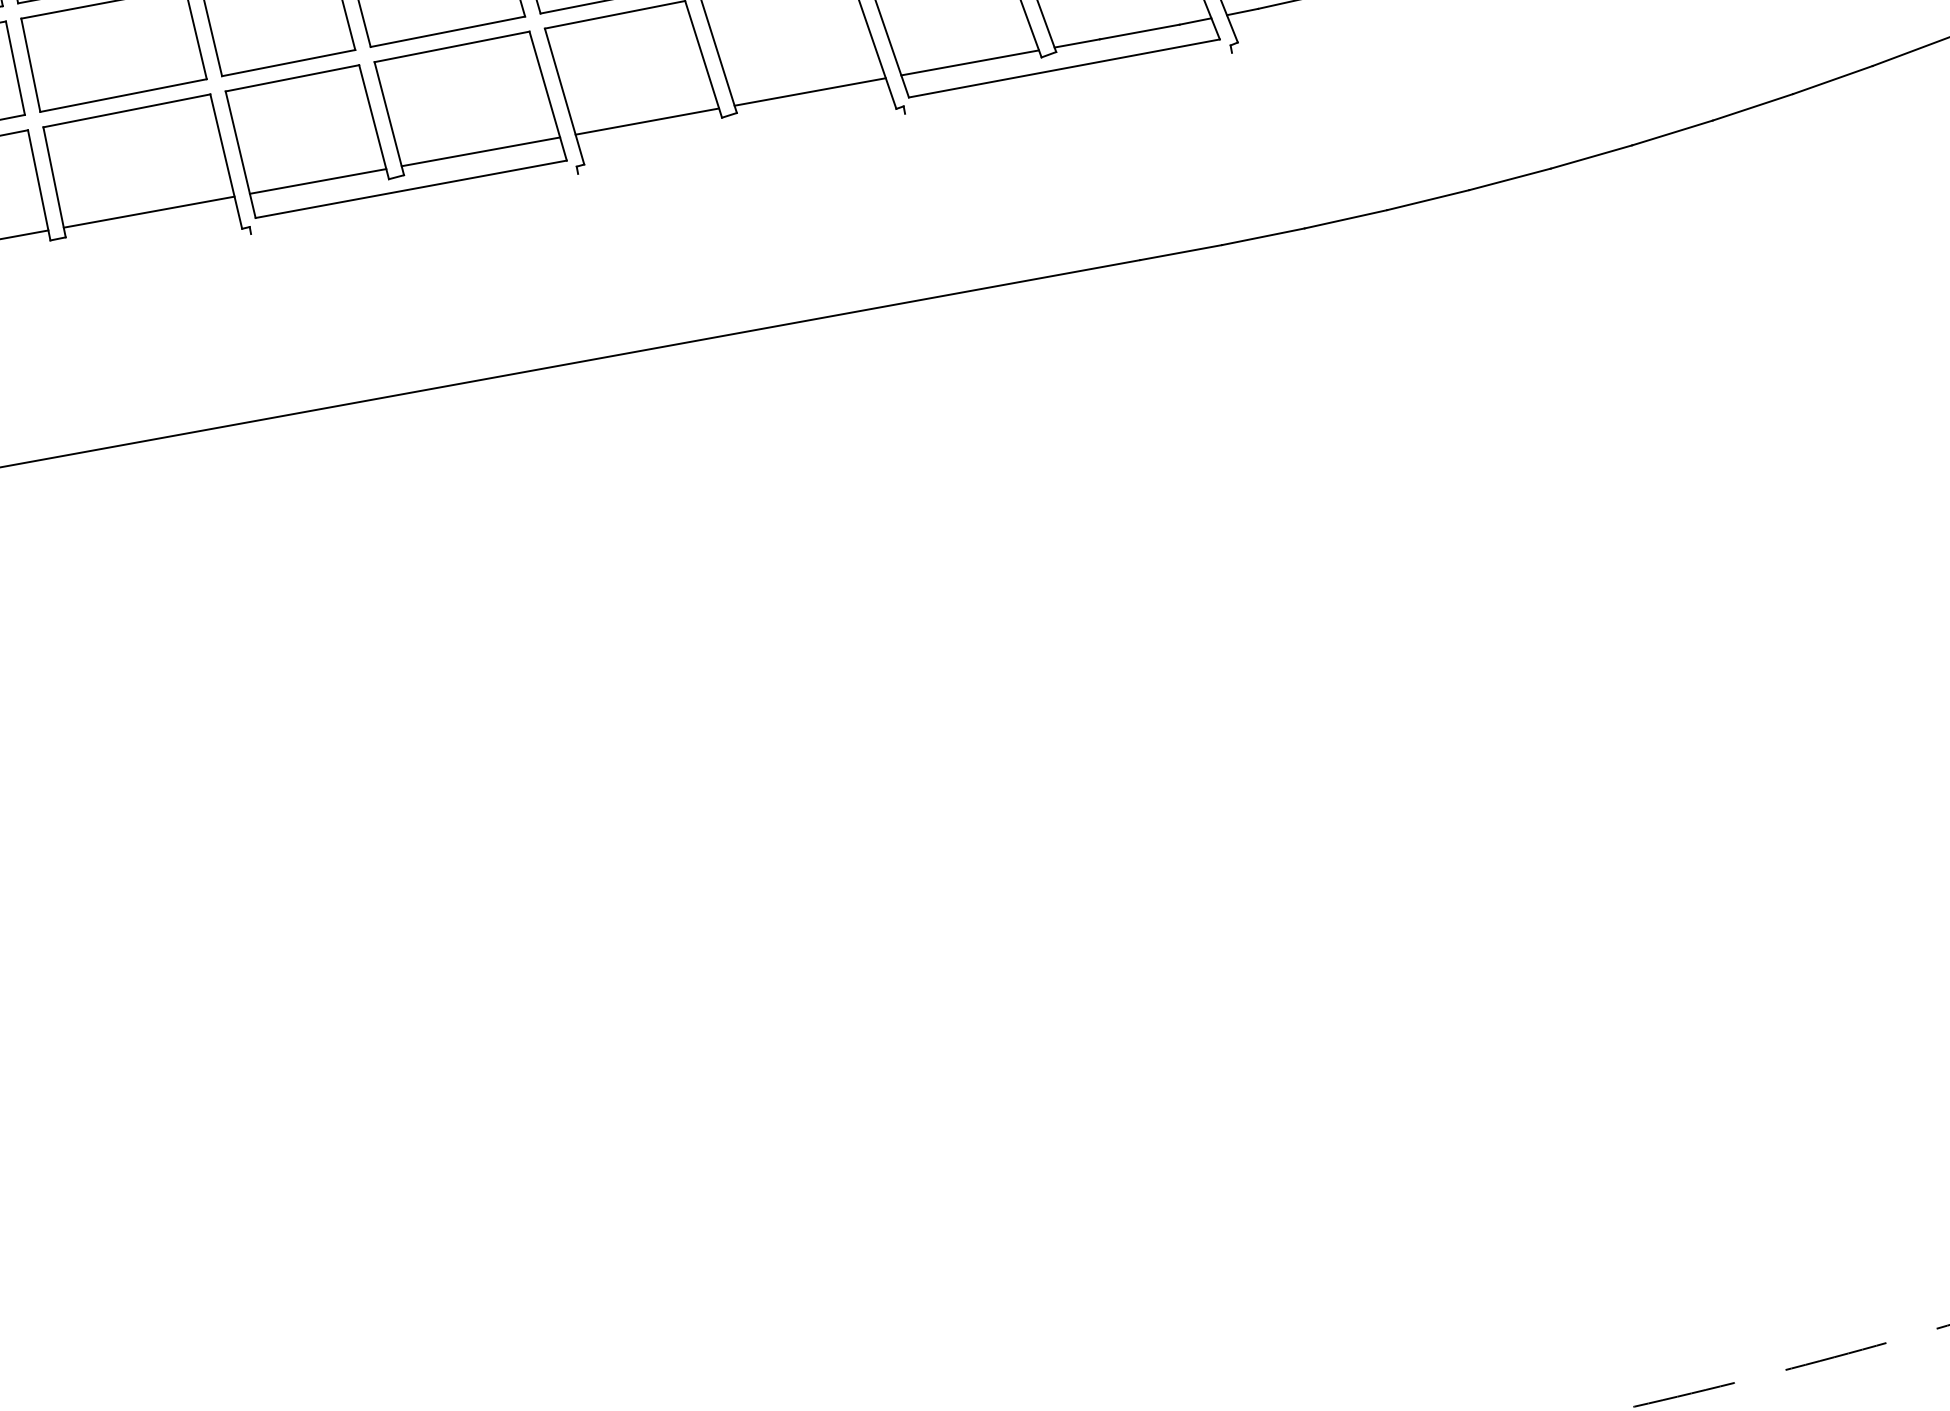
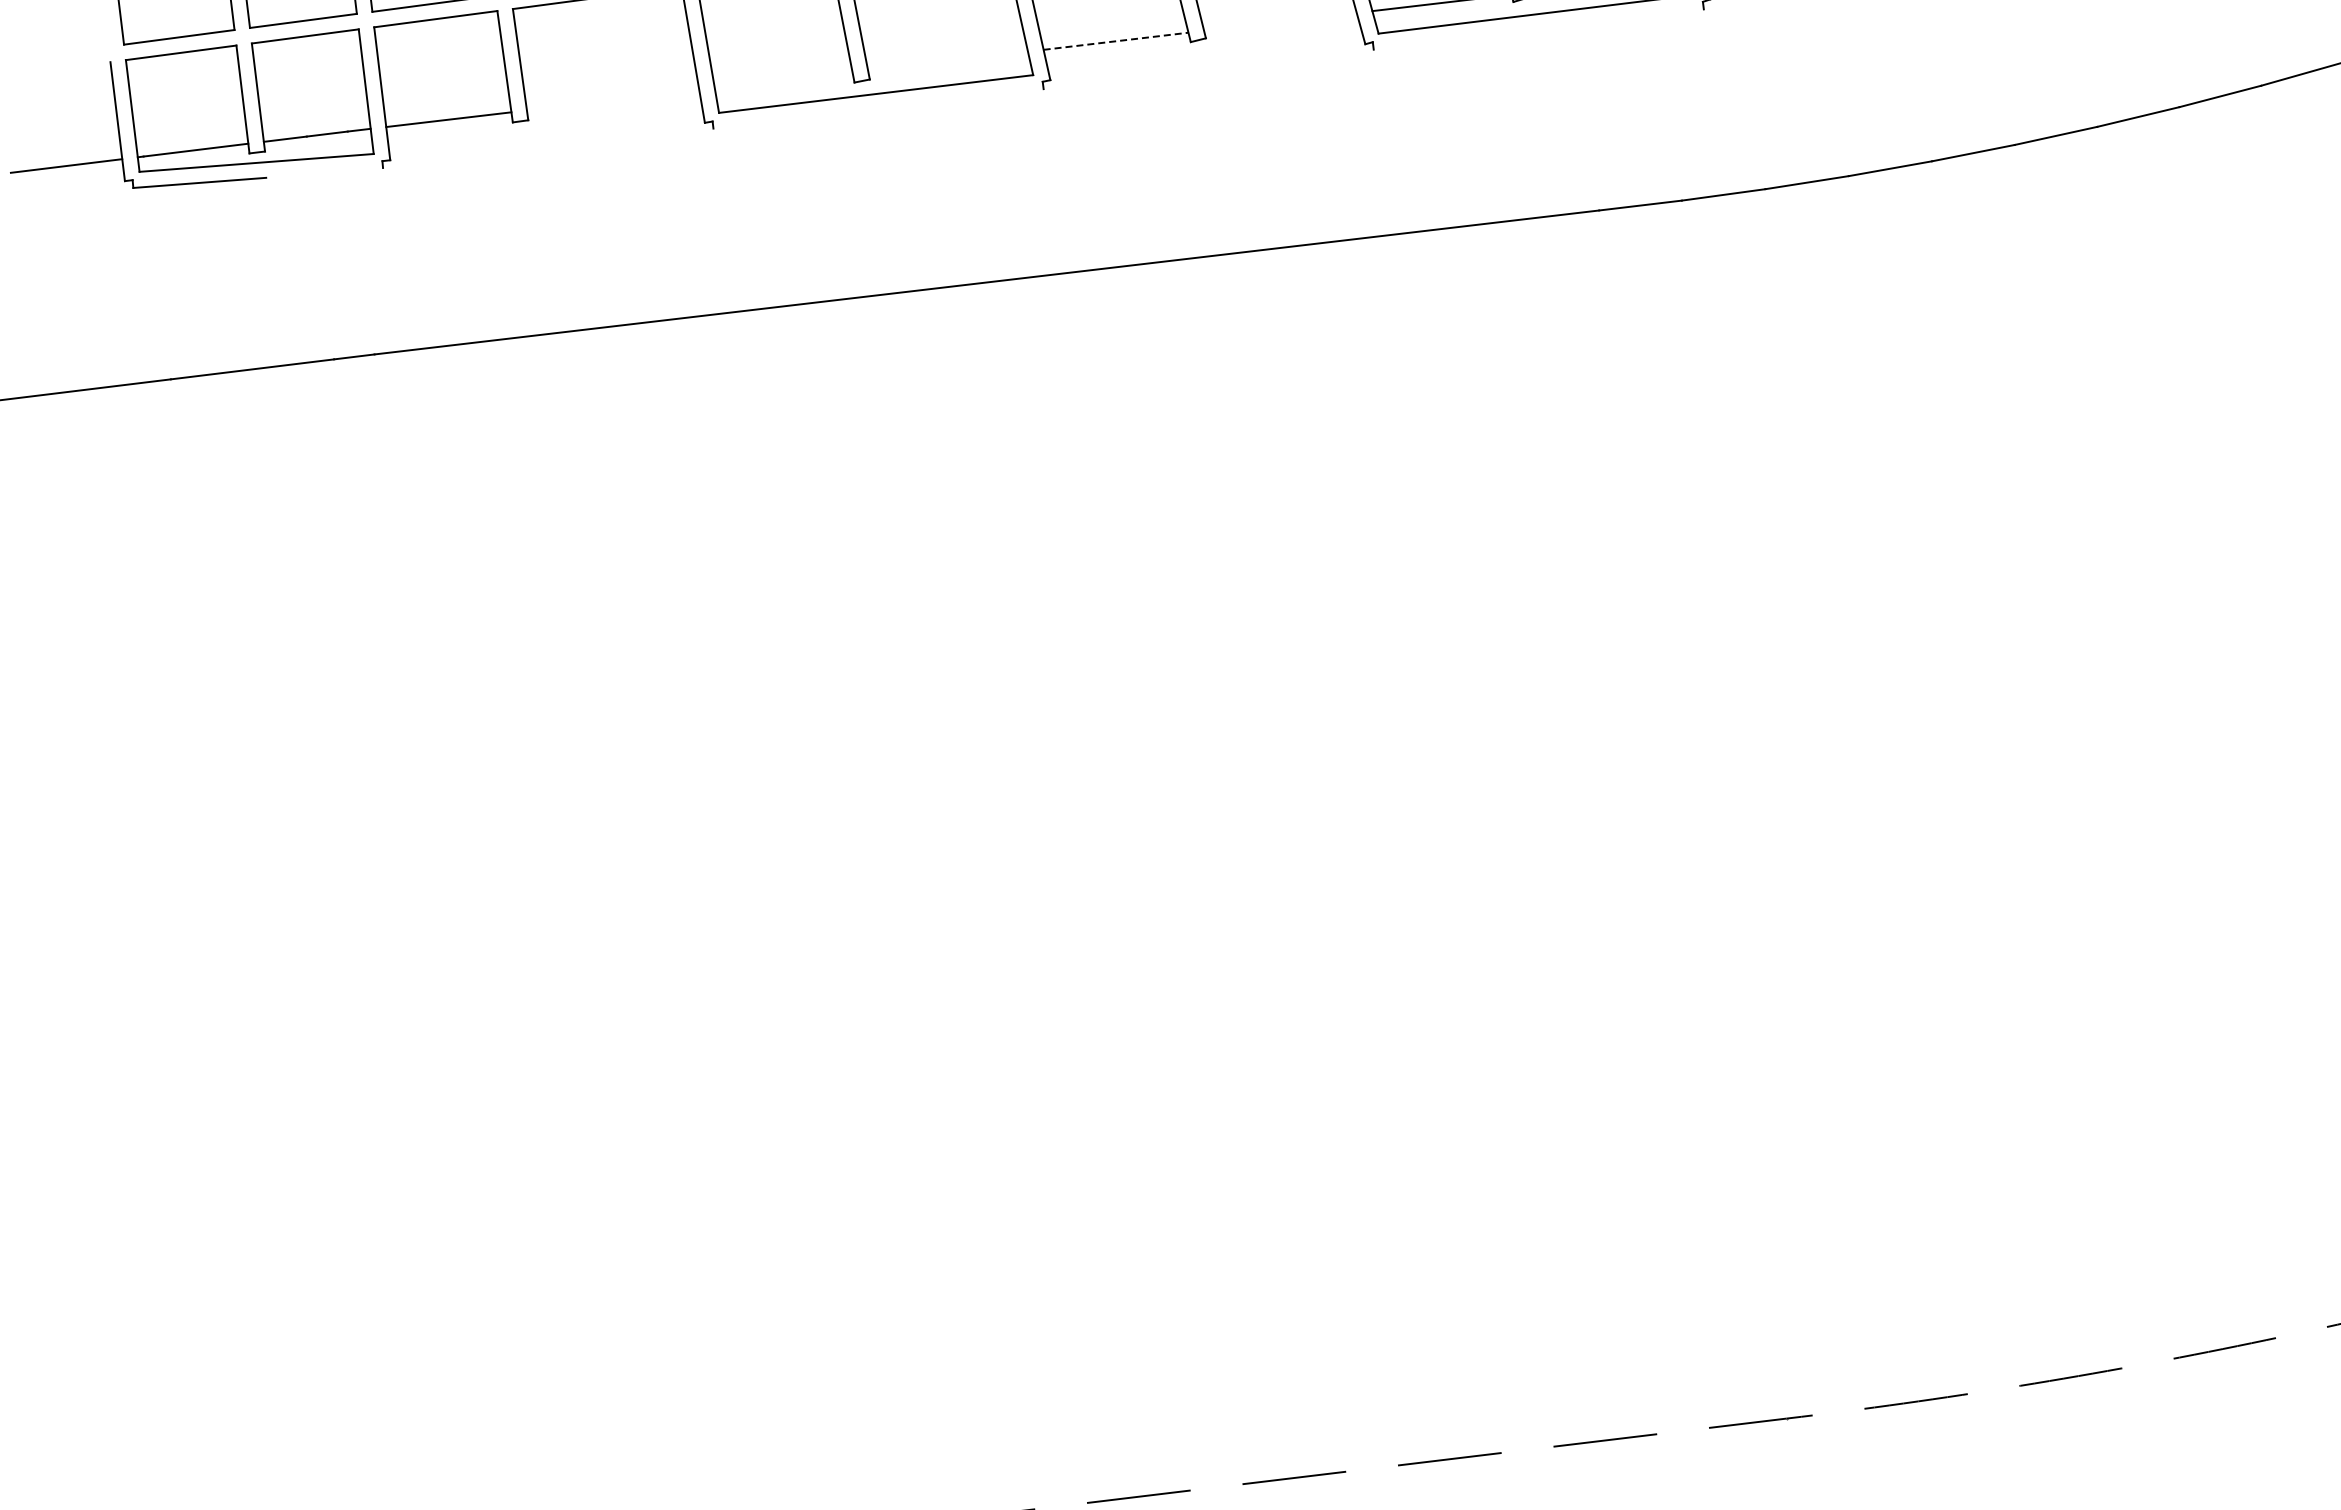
line: (810, 91) -> (1280, 21), removed
line: (647, 121) -> (1116, 41), solid -> dashed
line: (481, 151) -> (948, 60), removed
line: (317, 181) -> (783, 80), removed
line: (148, 212) -> (612, 100), removed

